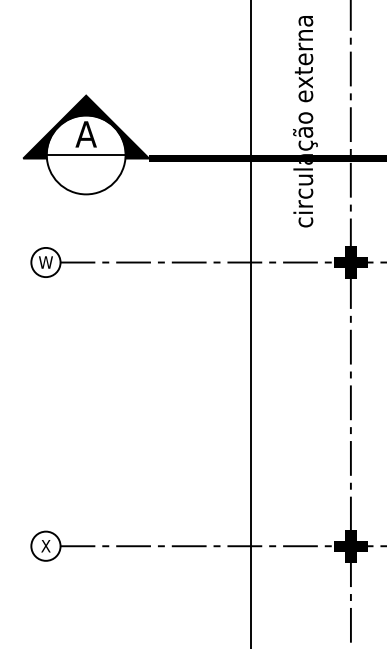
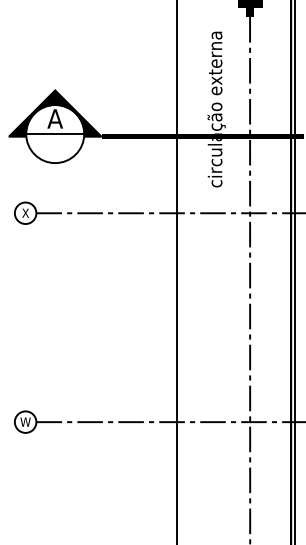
text: (45, 261) -> (25, 212), W -> X
fill: (350, 261) -> (249, 212), removed
text: (45, 545) -> (25, 421), X -> W
fill: (350, 545) -> (249, 421), removed

